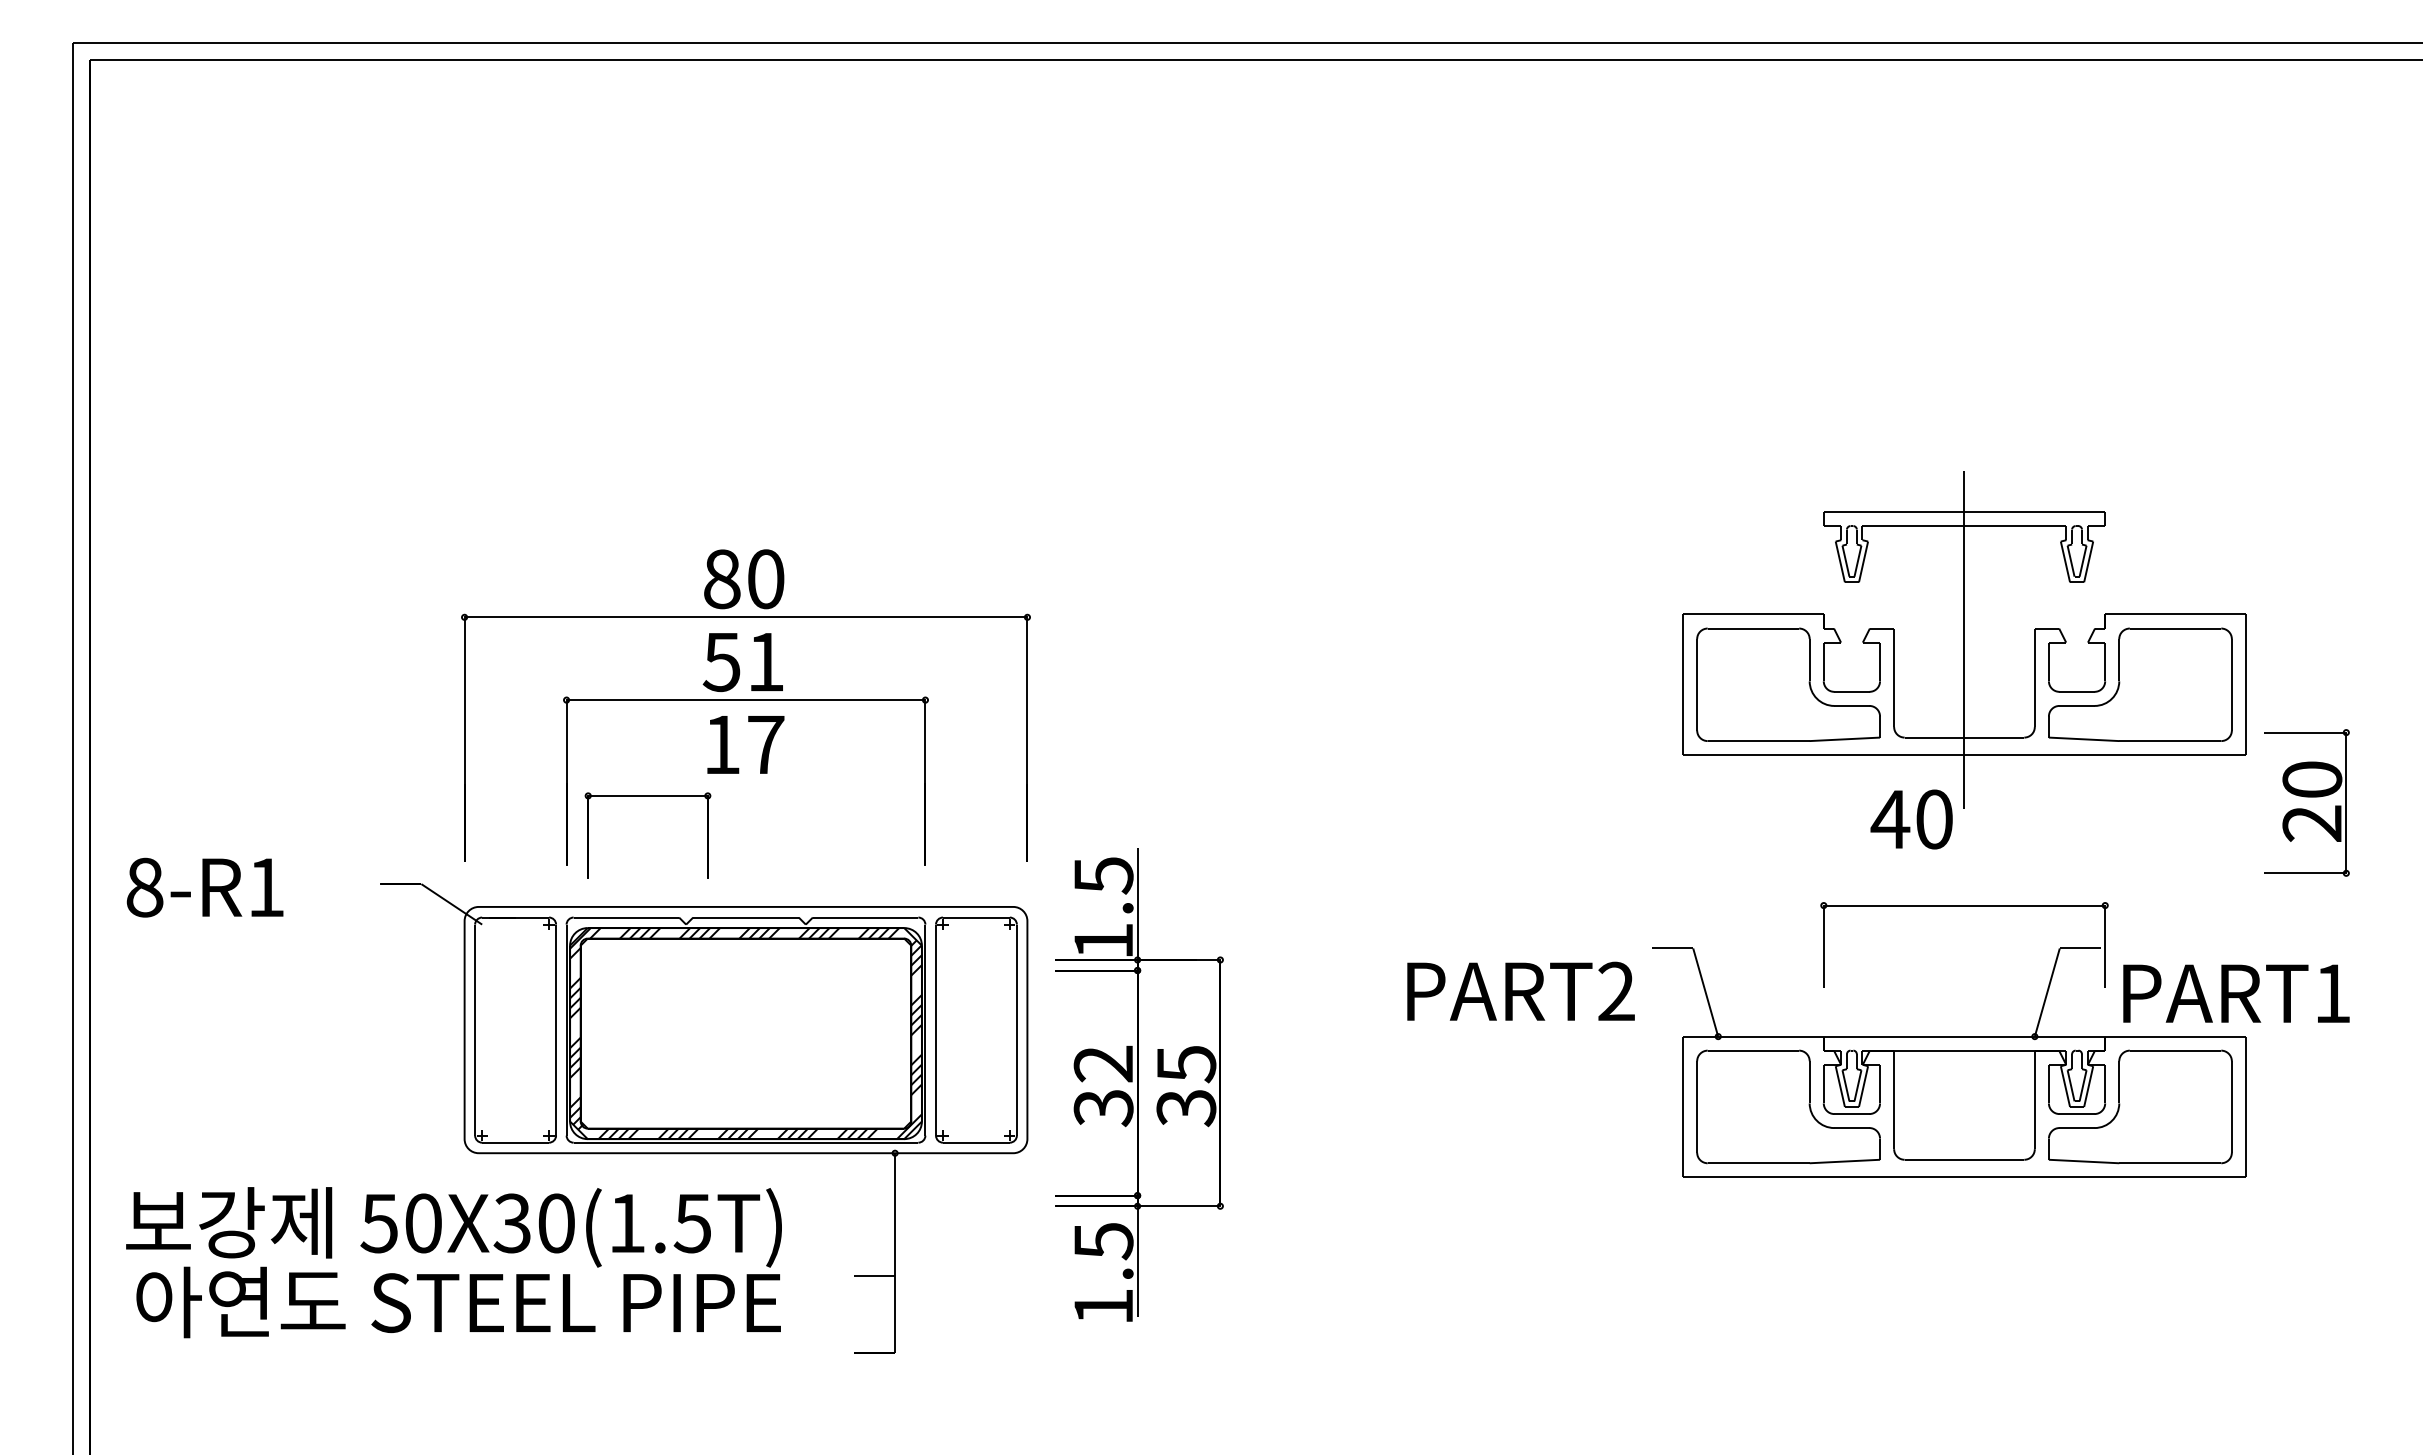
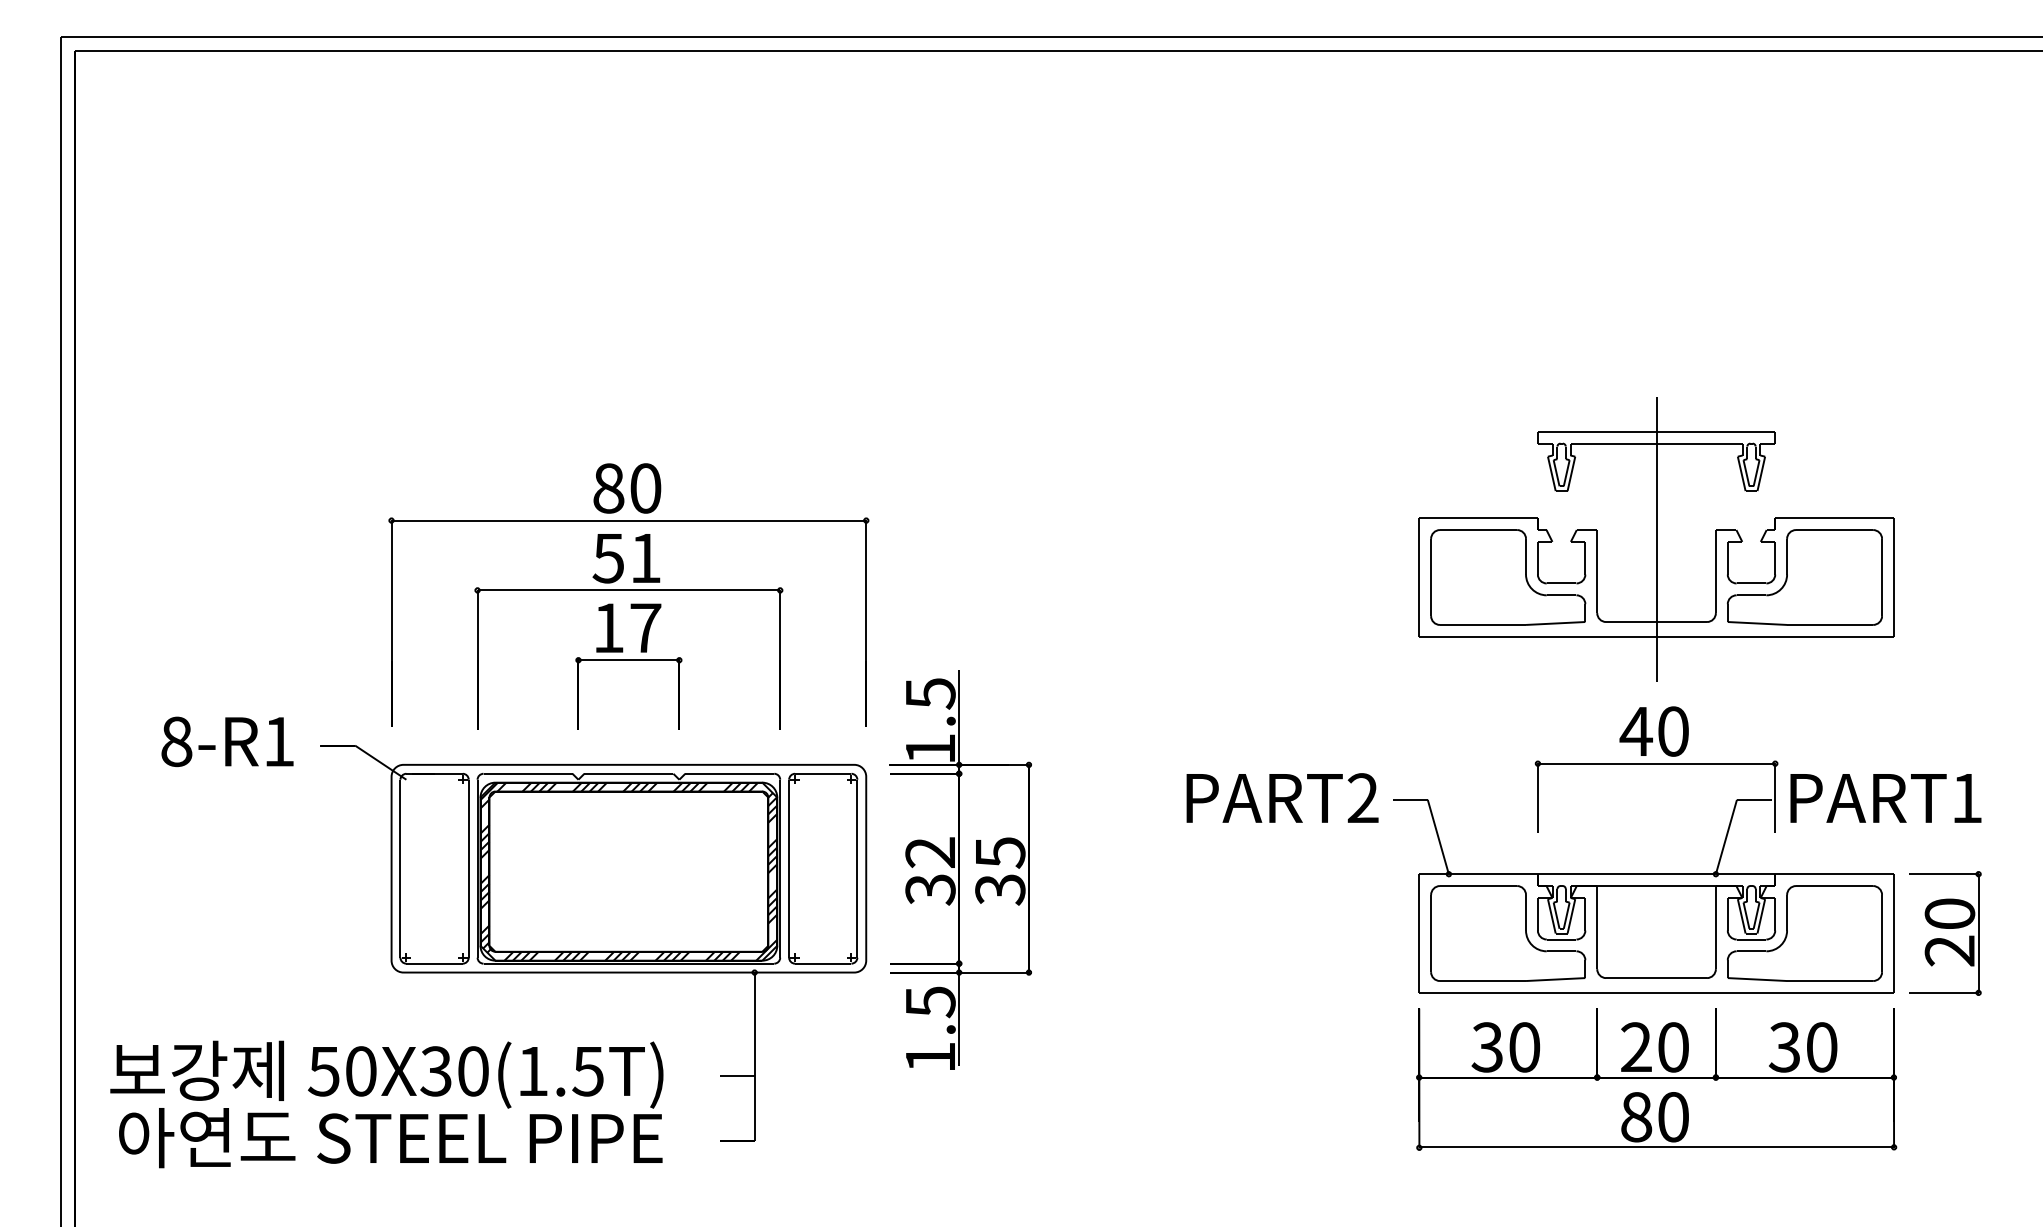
part: (647, 796) -> (628, 660), moved
part: (2306, 802) -> (1945, 933), moved
text: (1911, 819) -> (1654, 731), moved
text: (204, 887) -> (227, 741), moved
text: (1520, 990) -> (1282, 797), moved
text: (2236, 993) -> (1885, 798), moved
part: (1139, 1084) -> (960, 869), moved
text: (453, 1262) -> (386, 1104), moved
part: (1964, 1279) -> (1656, 1079), added

